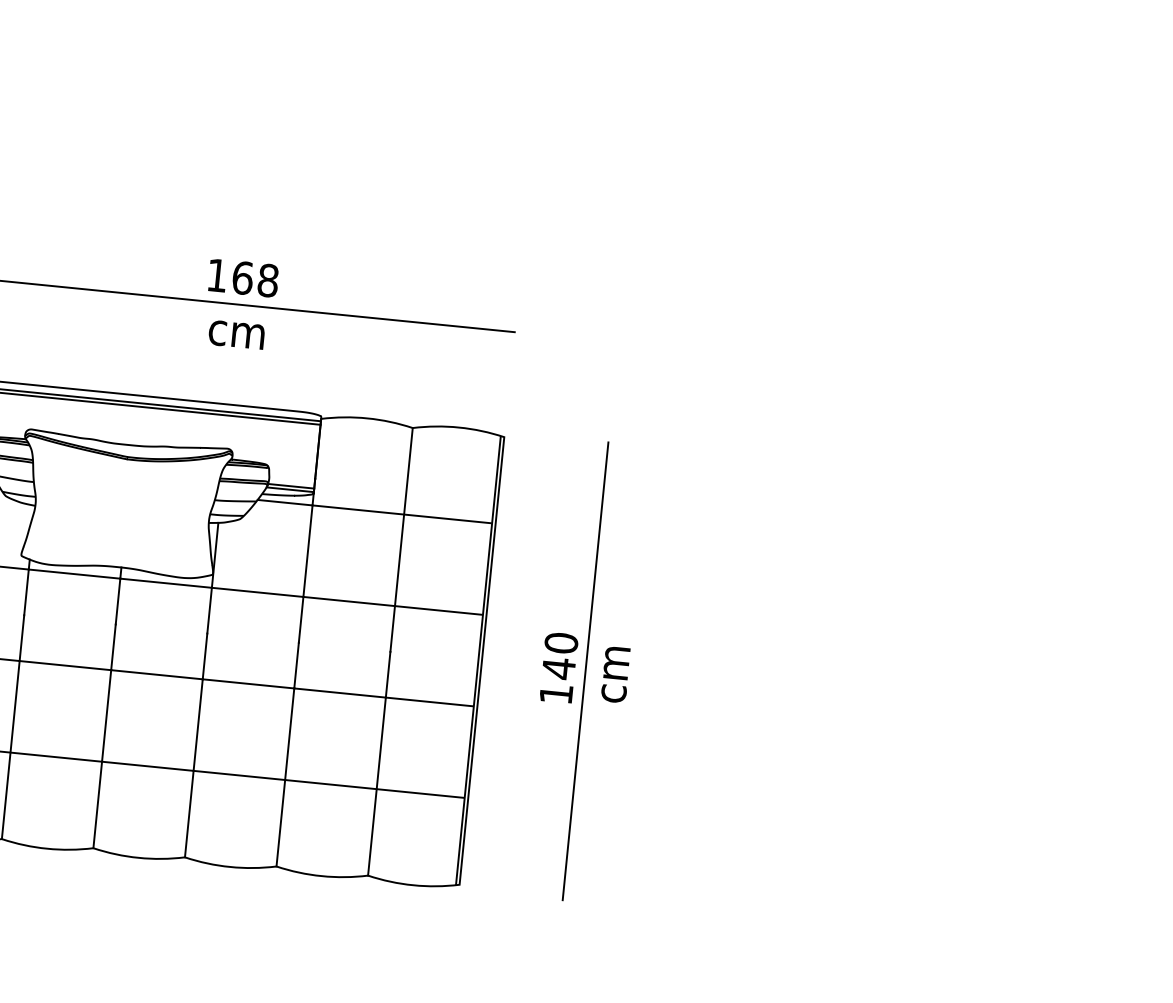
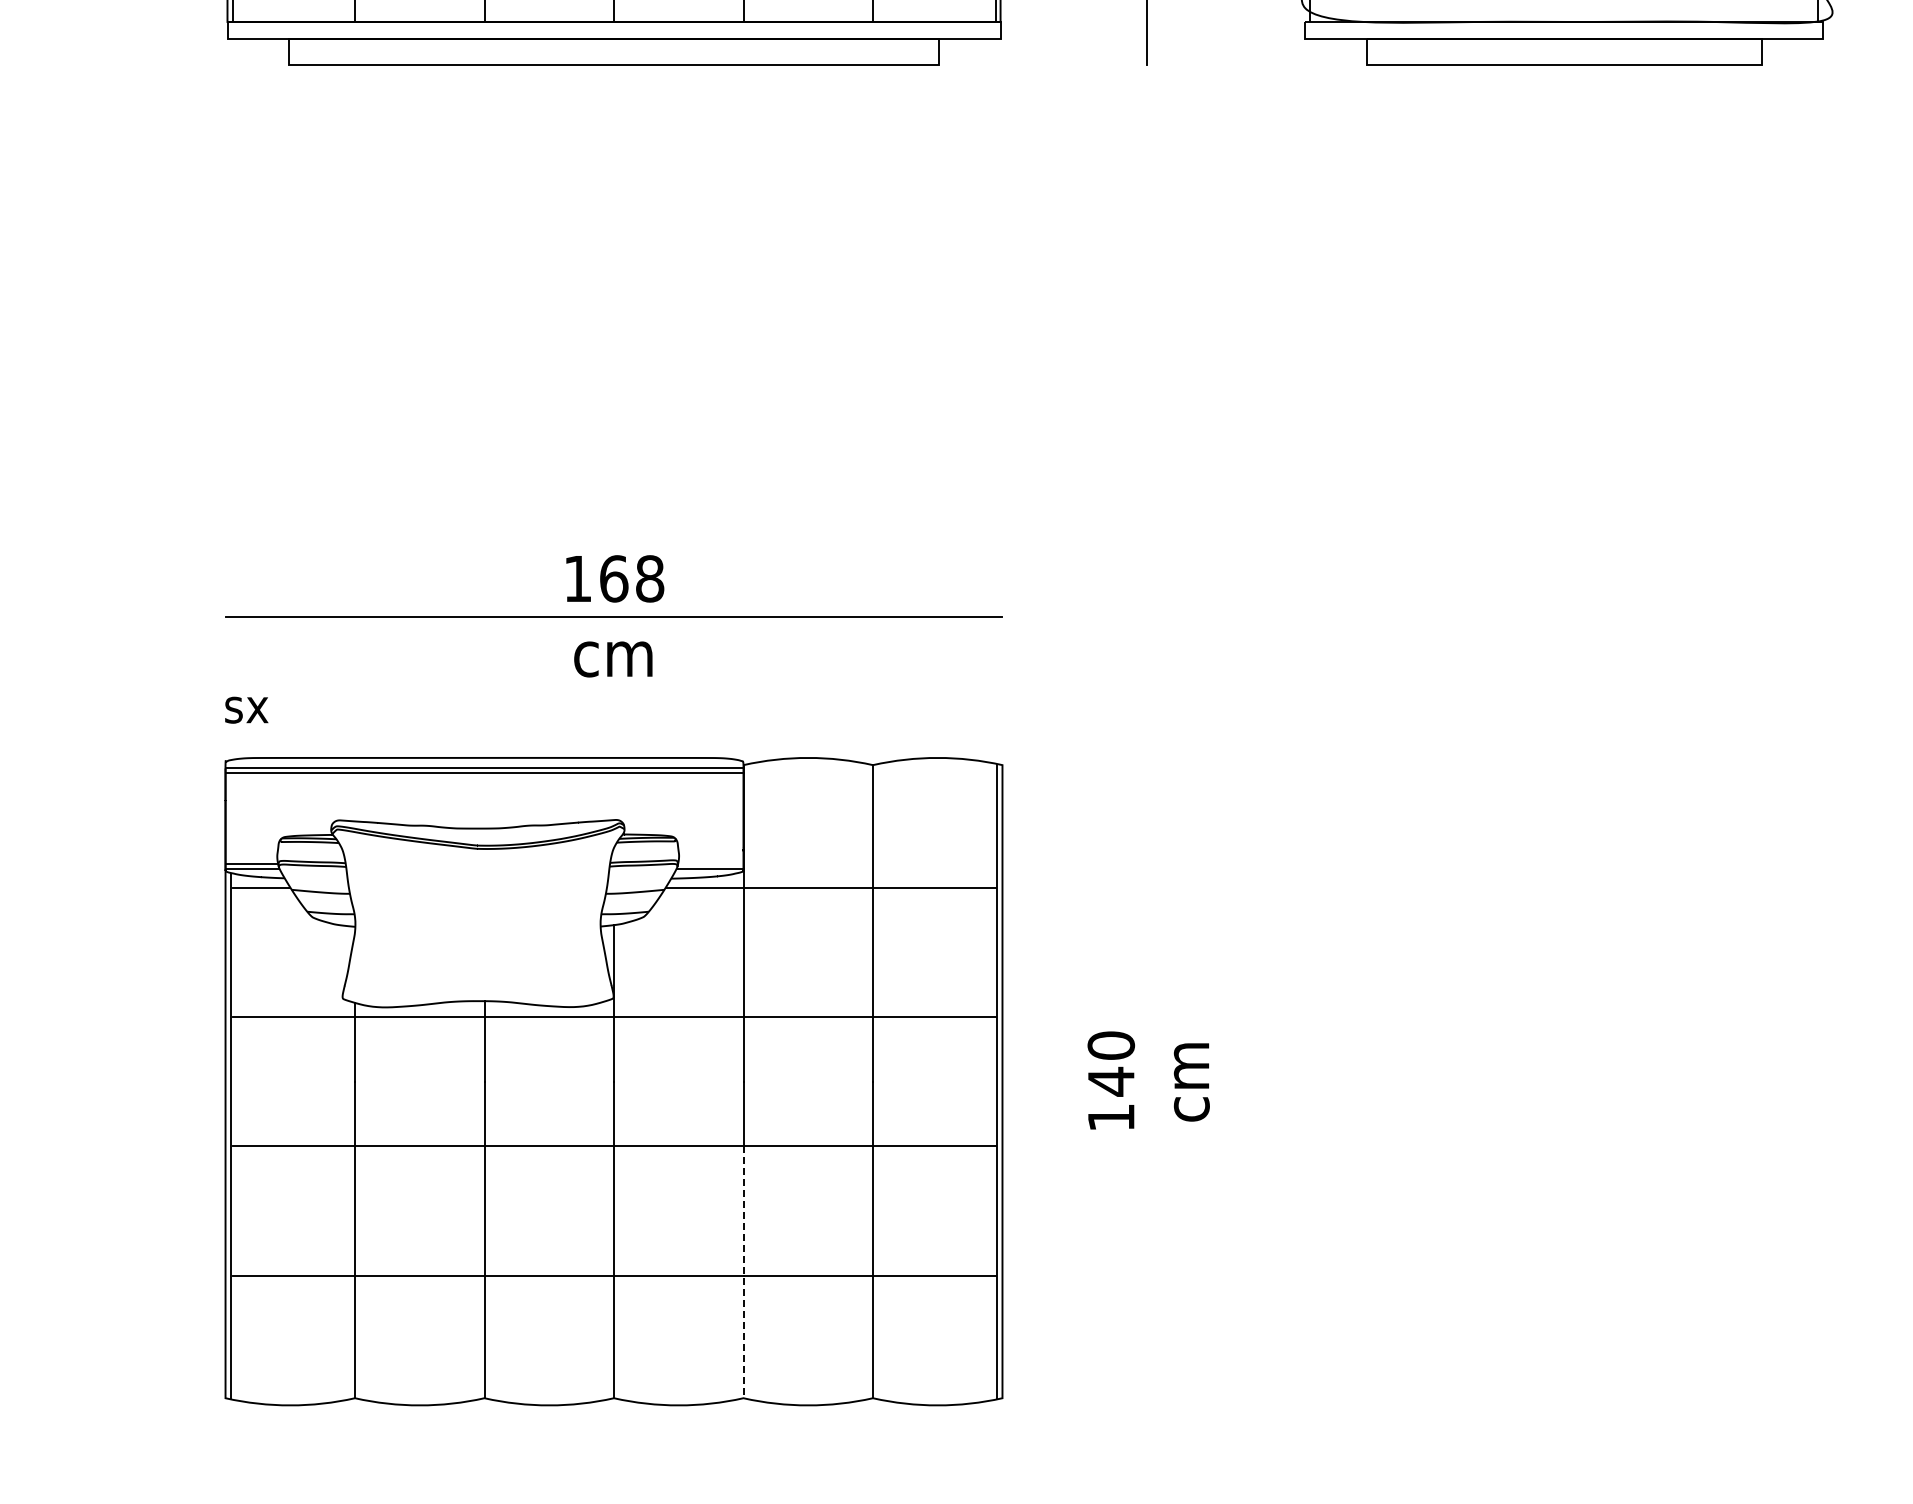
line: (290, 486) -> (710, 863), removed
line: (585, 671) -> (1149, 1081), removed
line: (285, 777) -> (743, 1272), solid -> dashed

